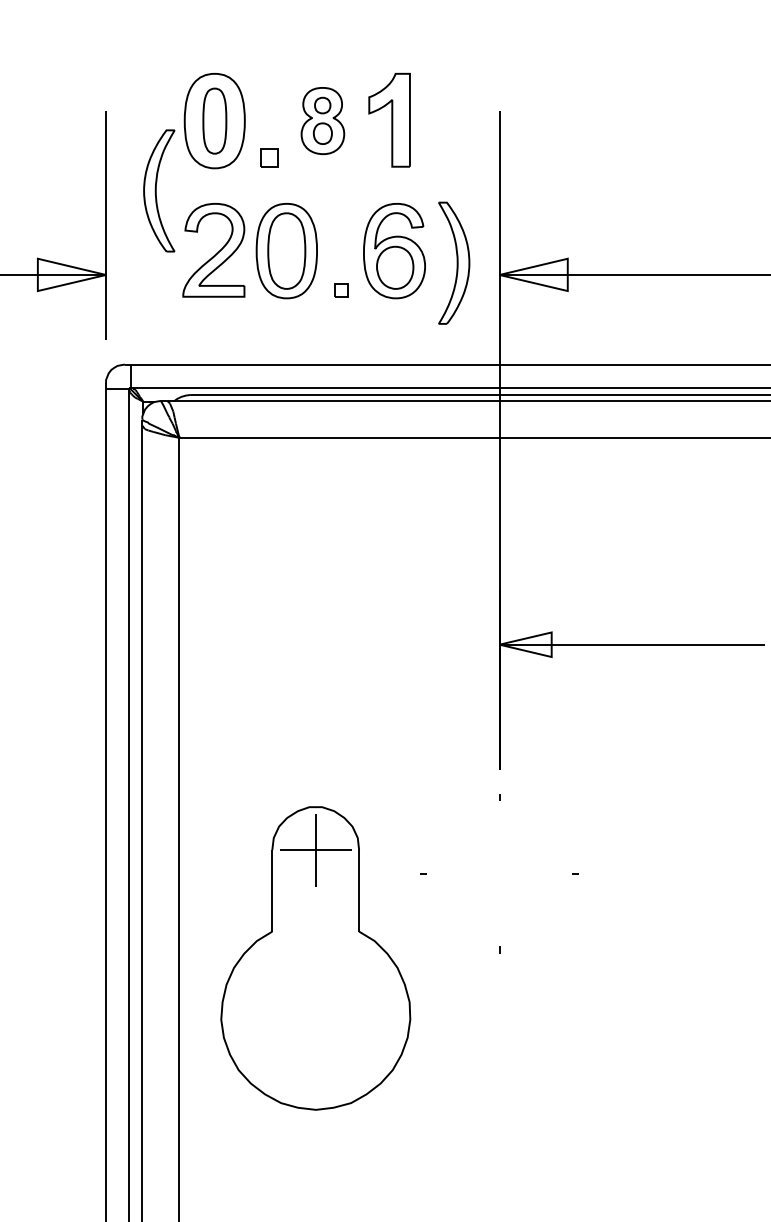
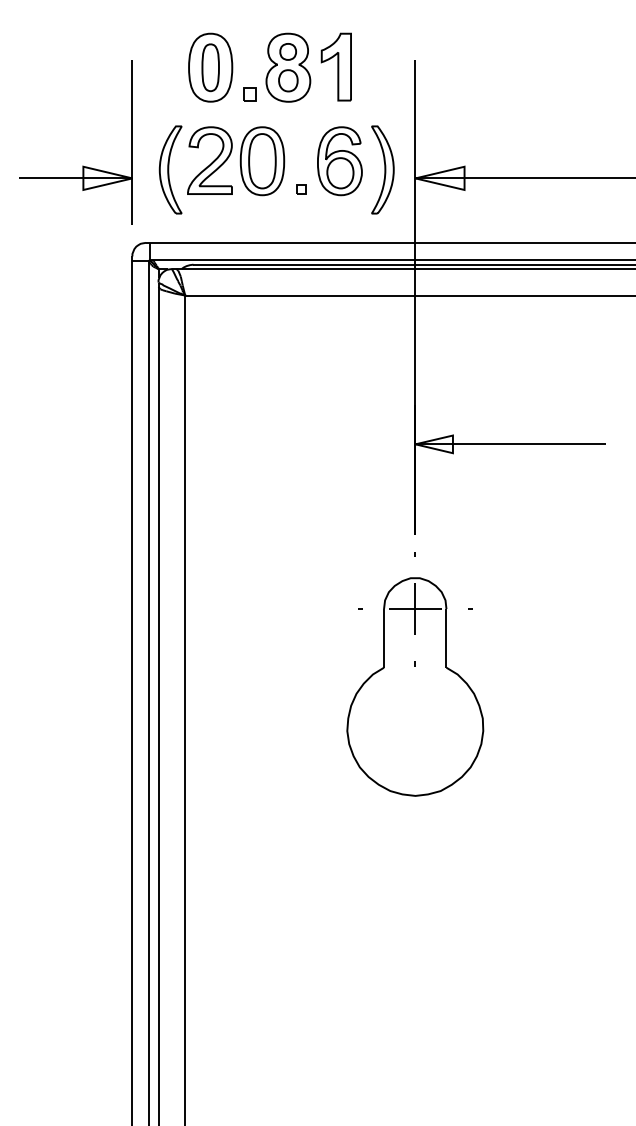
part: (323, 120) -> (288, 67), size x1.43
part: (158, 190) -> (170, 169), moved
part: (316, 957) -> (415, 686), moved

